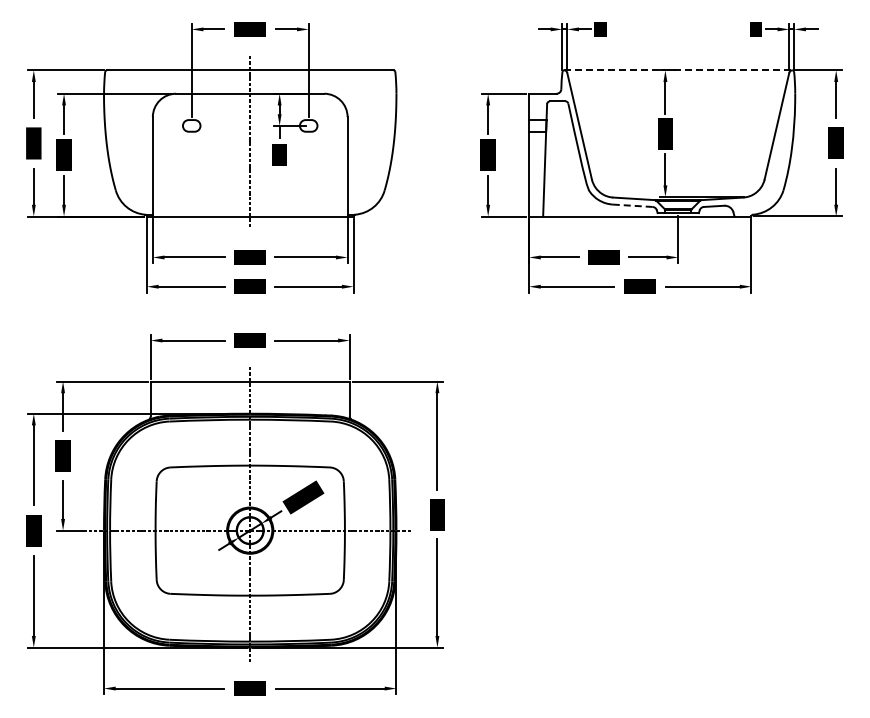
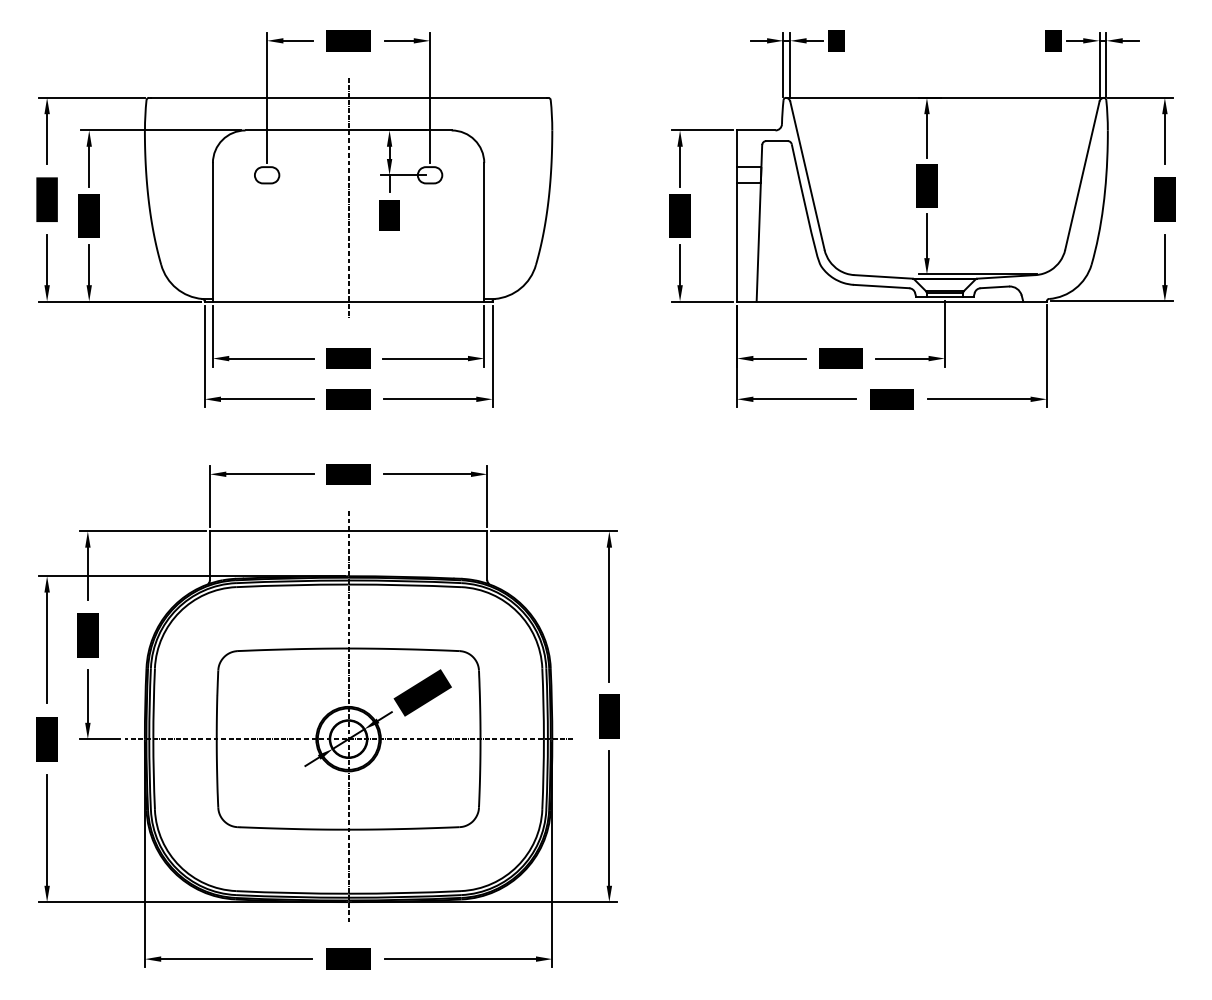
line: (678, 70) -> (945, 98), dashed -> solid
line: (632, 205) -> (881, 286), dashed -> solid

